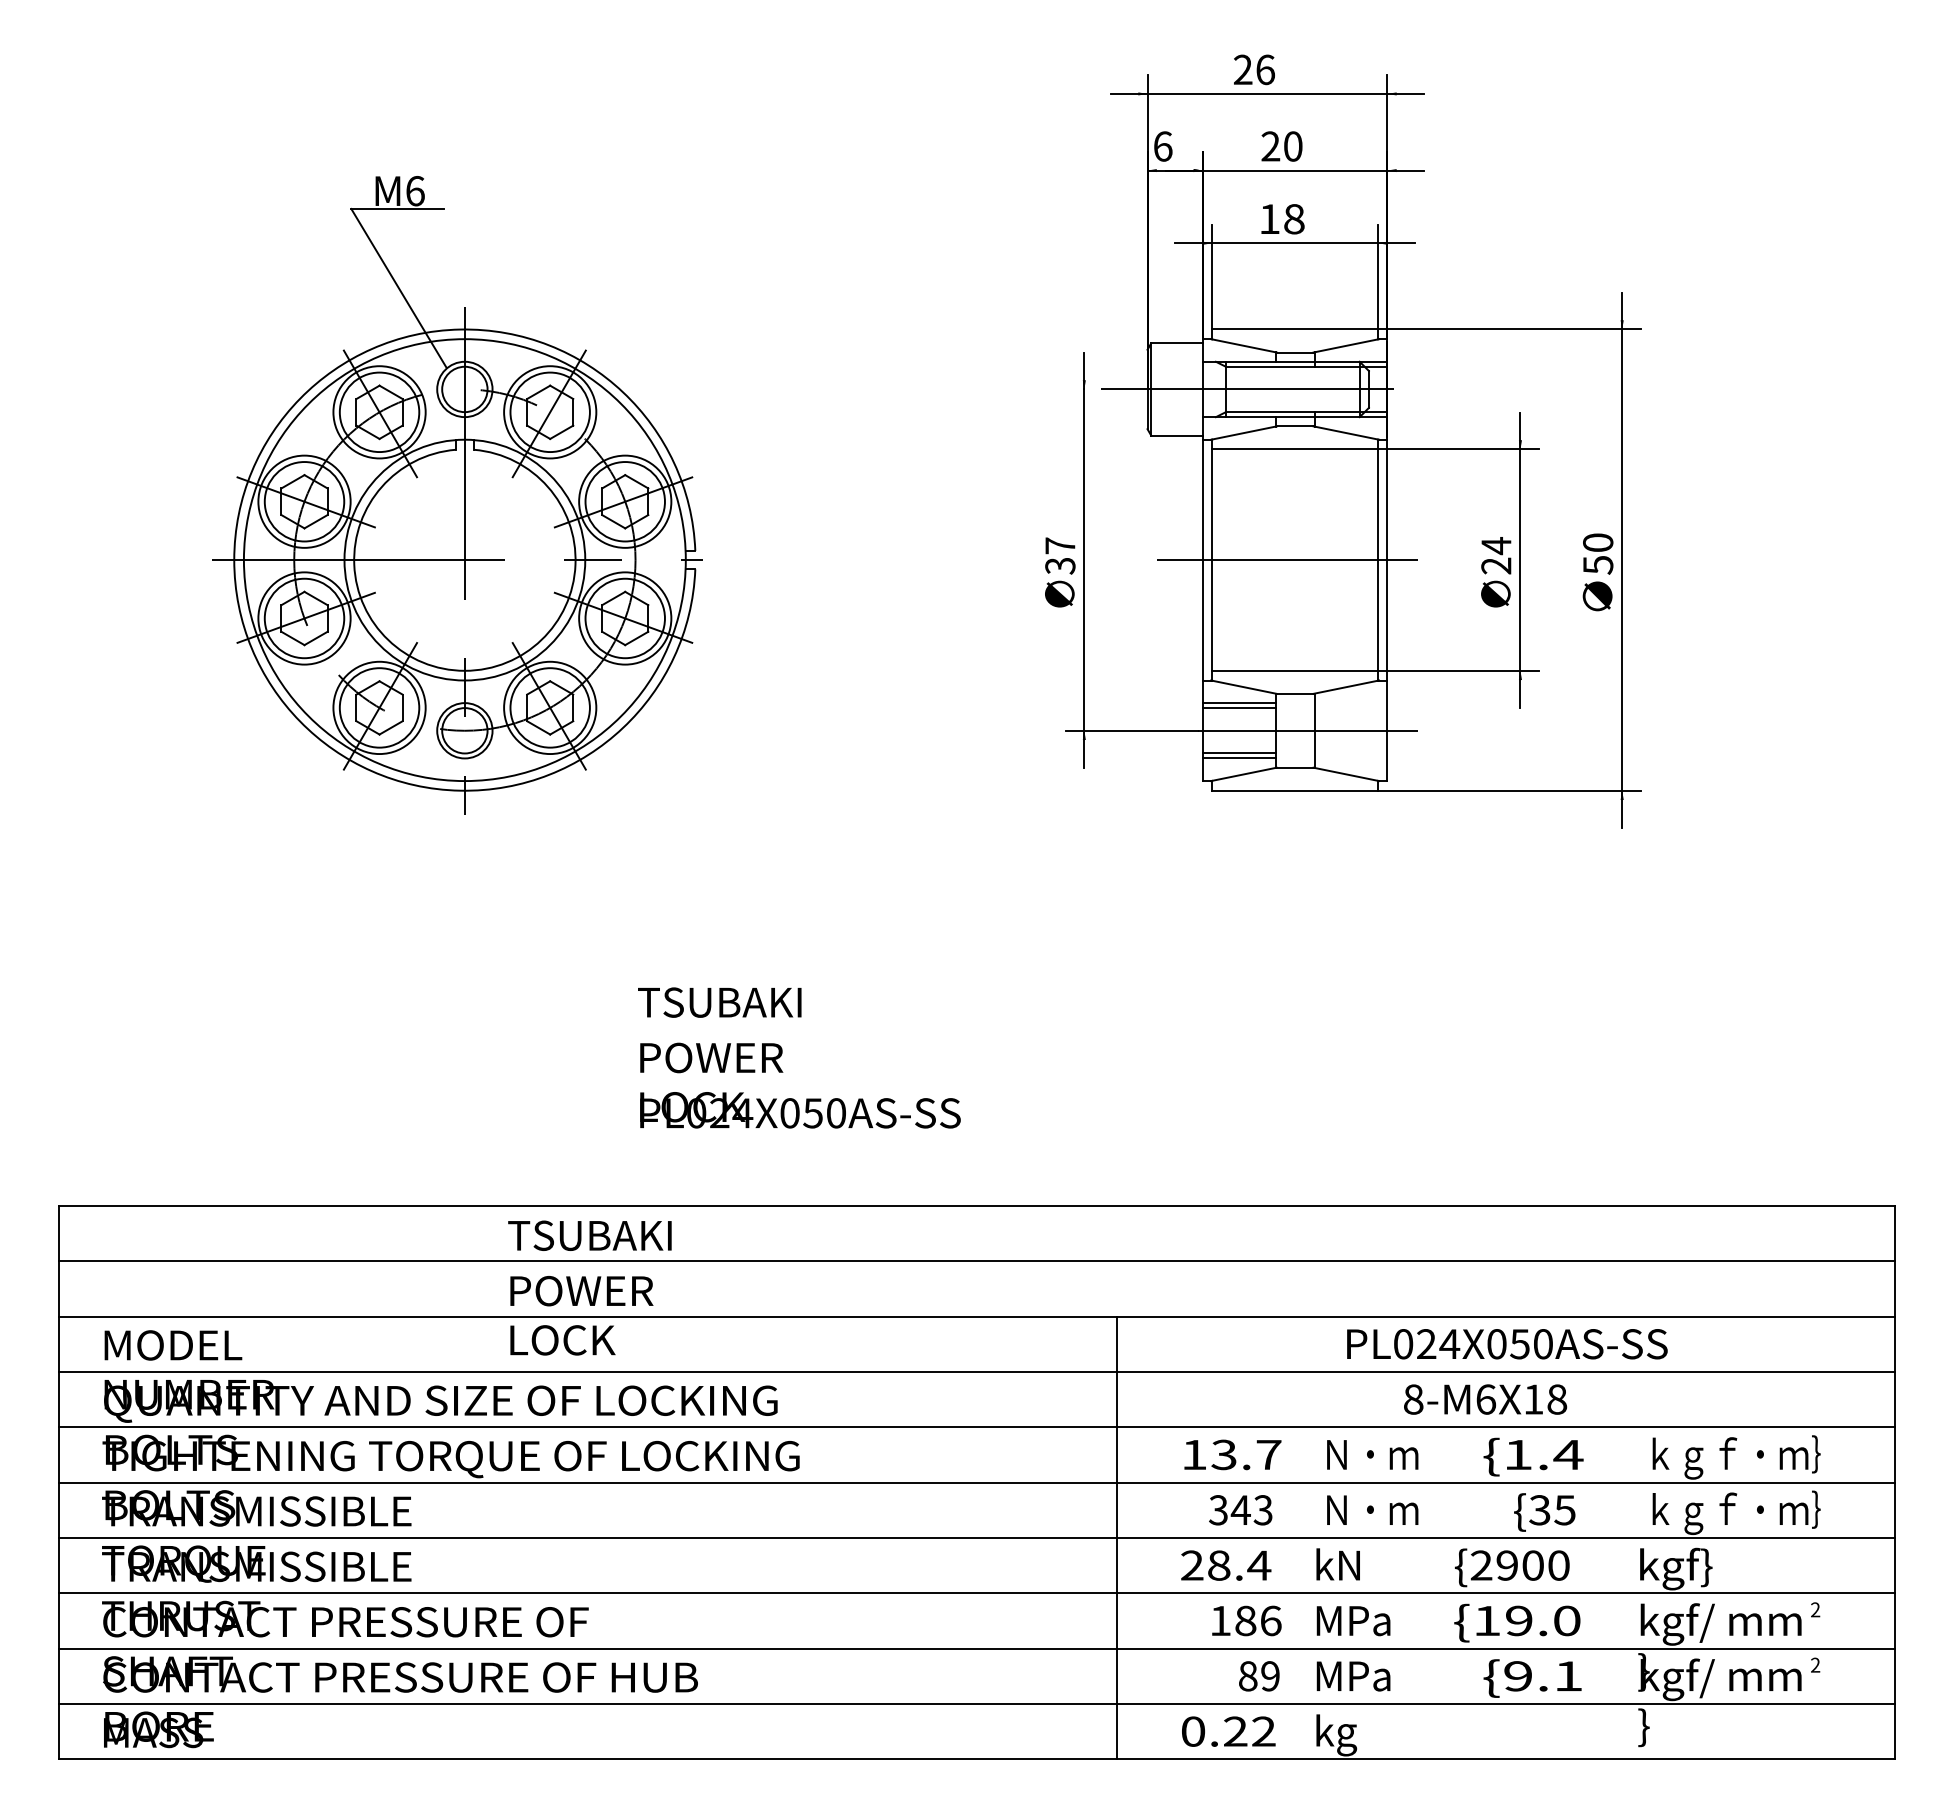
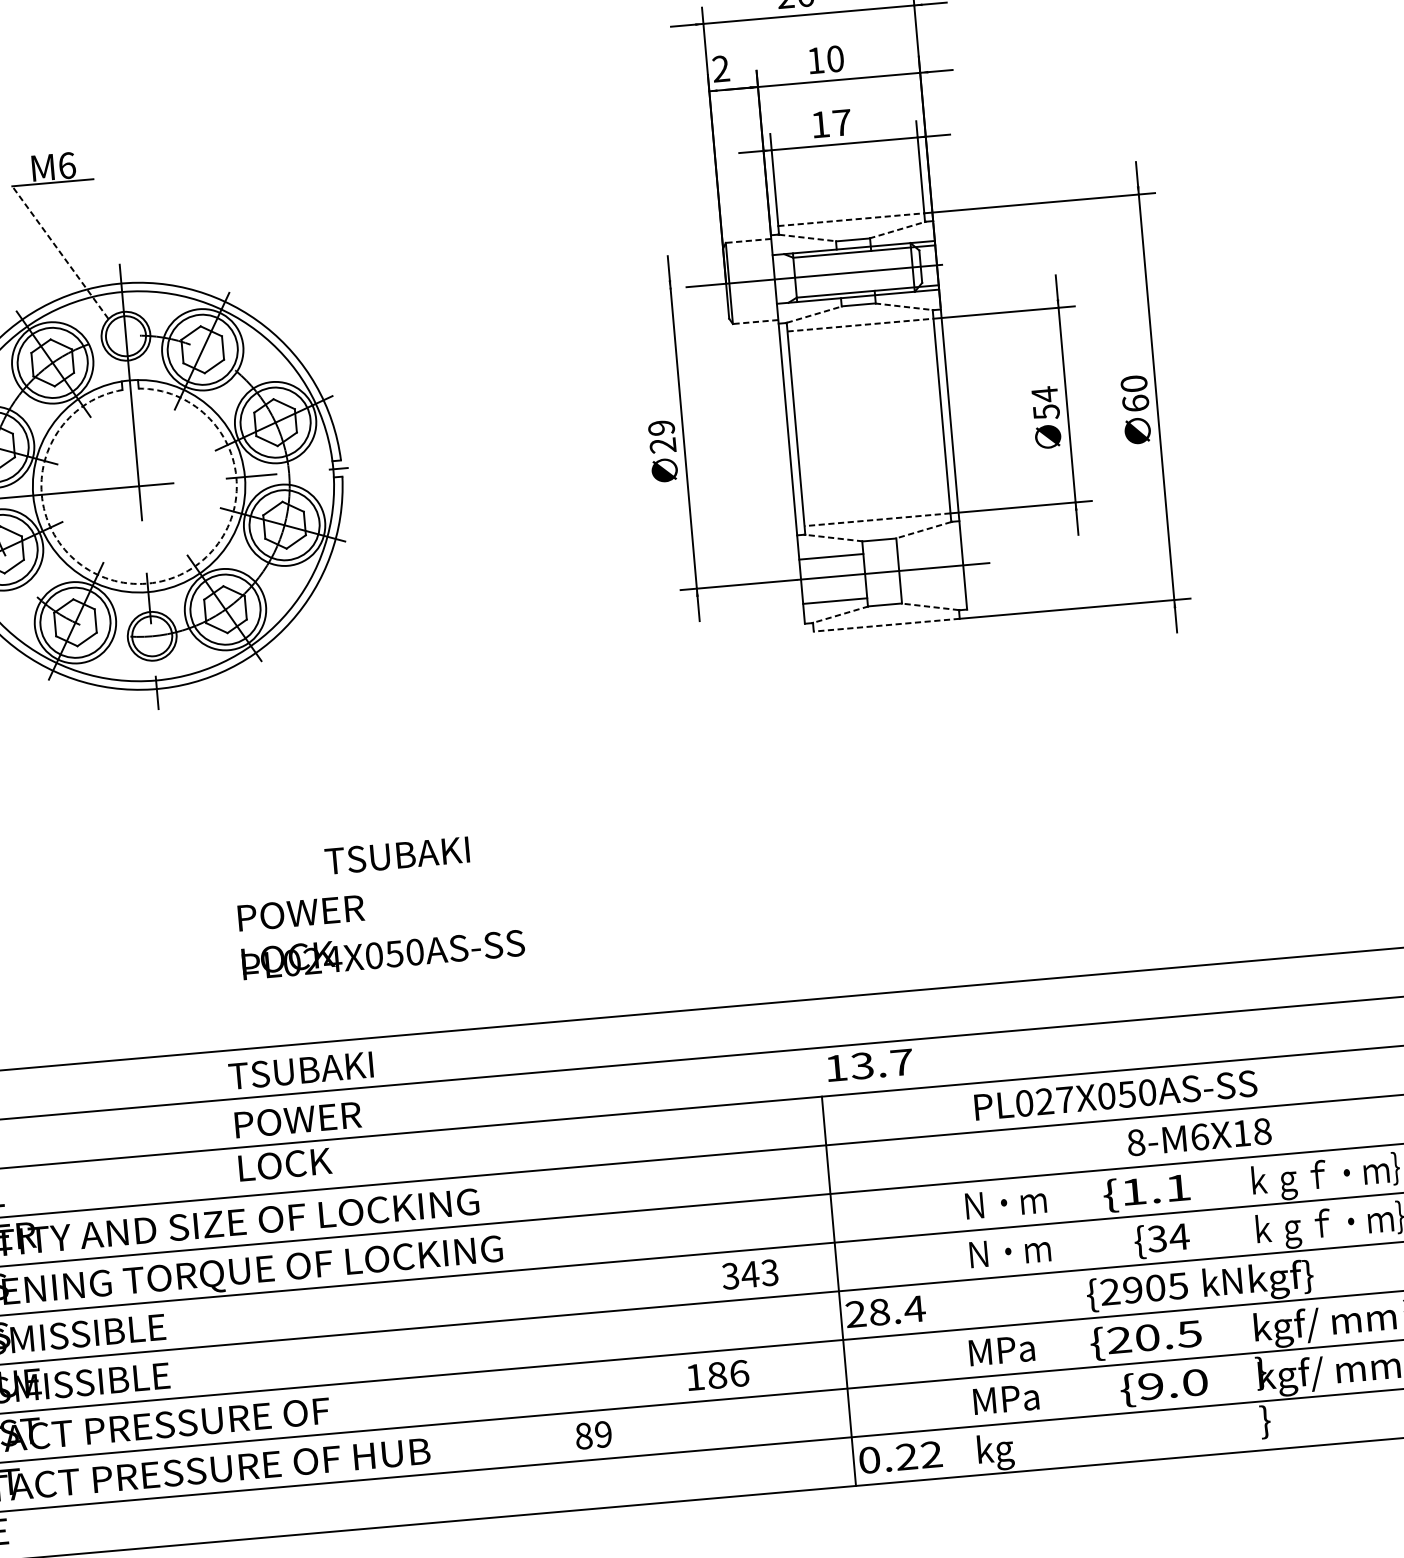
text: (1162, 146) -> (720, 69), 6 -> 2
text: (1270, 146) -> (815, 60), 20 -> 10
text: (1294, 219) -> (842, 123), 18 -> 17
line: (399, 288) -> (60, 252), solid -> dashed
line: (1295, 329) -> (851, 219), solid -> dashed
line: (1177, 343) -> (748, 241), solid -> dashed
line: (1244, 345) -> (808, 237), solid -> dashed
line: (1345, 345) -> (896, 229), solid -> dashed
line: (1244, 432) -> (814, 314), solid -> dashed
line: (1345, 432) -> (903, 306), solid -> dashed
line: (1177, 435) -> (756, 321), solid -> dashed
line: (1295, 449) -> (860, 325), solid -> dashed
text: (1060, 555) -> (662, 436), 37 -> 29
line: (1287, 560) -> (862, 423), removed
text: (1598, 564) -> (1136, 402), 50 -> 60
text: (1496, 565) -> (1046, 411), 24 -> 54
arc: (464, 670) -> (147, 583), solid -> dashed
line: (1294, 670) -> (876, 519), solid -> dashed
line: (1244, 687) -> (834, 538), solid -> dashed
line: (1345, 687) -> (923, 530), solid -> dashed
line: (1238, 703) -> (830, 552), removed
line: (1238, 753) -> (834, 596), removed
line: (1244, 774) -> (841, 614), solid -> dashed
line: (1345, 774) -> (929, 607), solid -> dashed
line: (1294, 790) -> (886, 625), solid -> dashed
text: (800, 1085) -> (381, 930), moved
text: (1449, 1343) -> (1064, 1099), PL024X050AS-SS -> PL027X050AS-SS
text: (1485, 1399) -> (1199, 1137), moved
text: (1232, 1454) -> (869, 1064), moved
text: (1568, 1454) -> (1178, 1187), 1.4 -> 1.1
text: (1240, 1510) -> (749, 1274), moved
text: (1564, 1510) -> (1178, 1237), 35 -> 34
line: (1117, 1537) -> (839, 1290), moved
text: (1337, 1564) -> (1221, 1281), moved
text: (1558, 1565) -> (1177, 1286), 2900 -> 2905
text: (1246, 1620) -> (717, 1375), moved
text: (1527, 1620) -> (1154, 1336), 19.0 -> 20.5
text: (1259, 1676) -> (593, 1435), moved
text: (1568, 1676) -> (1195, 1382), 9.1 -> 9.0

